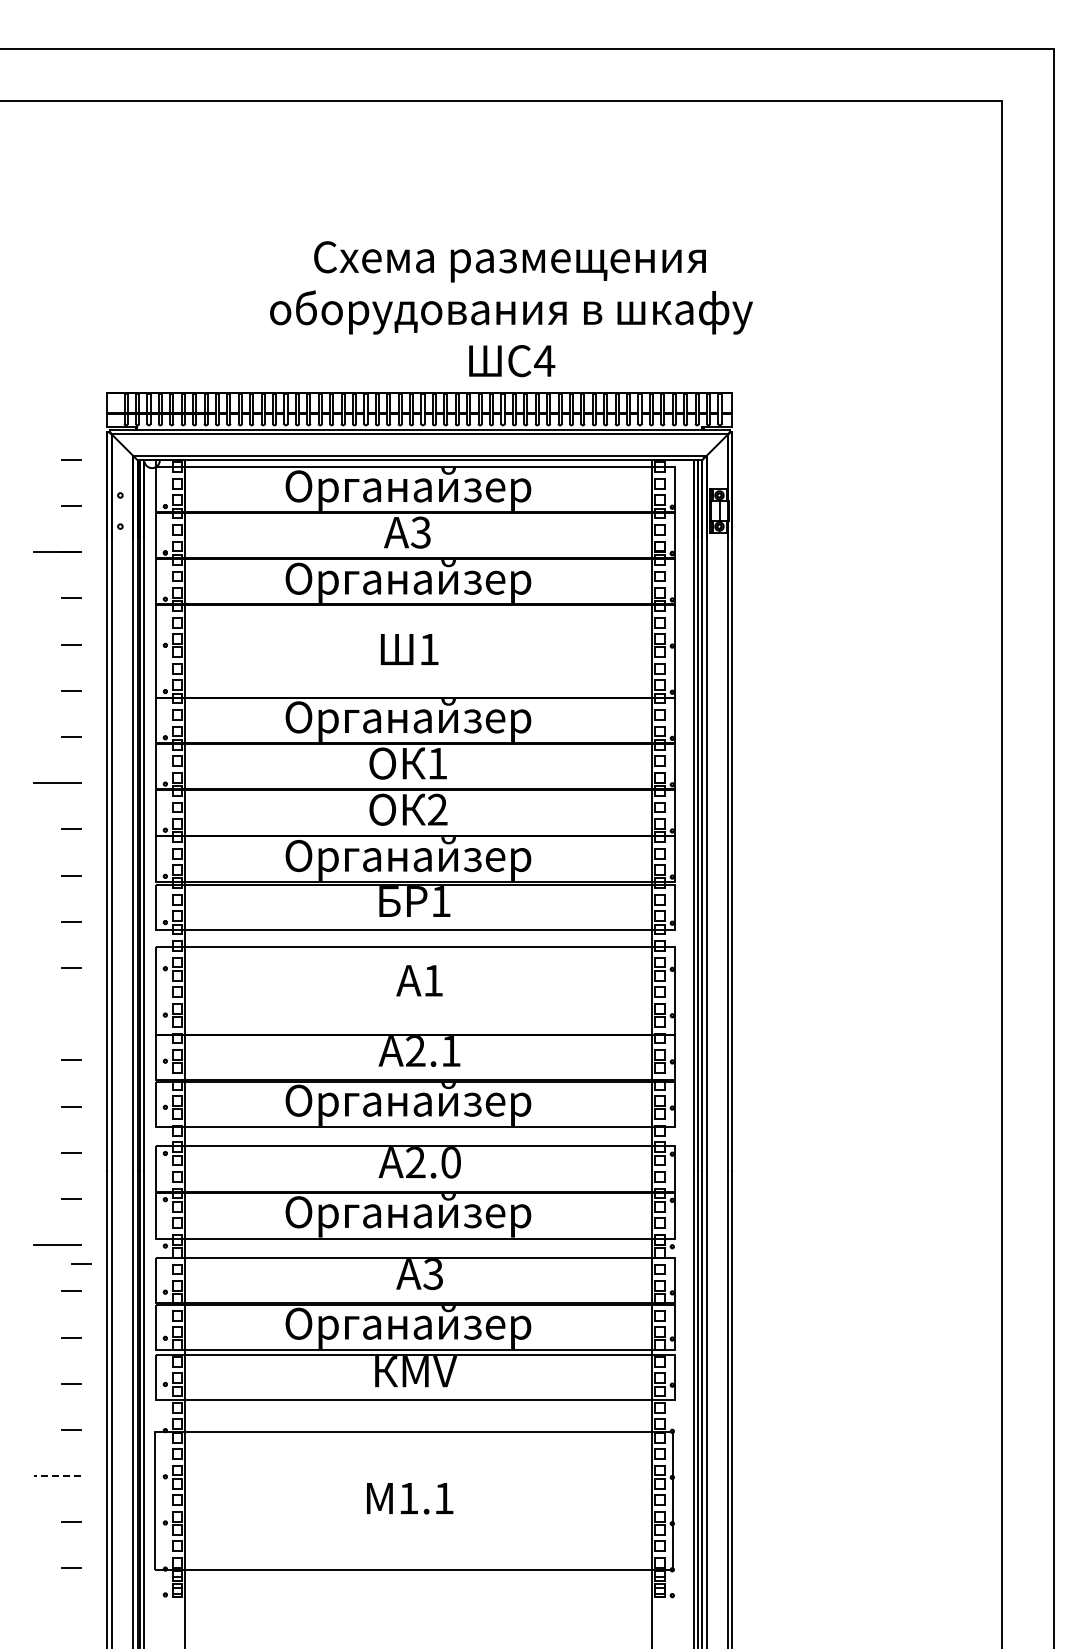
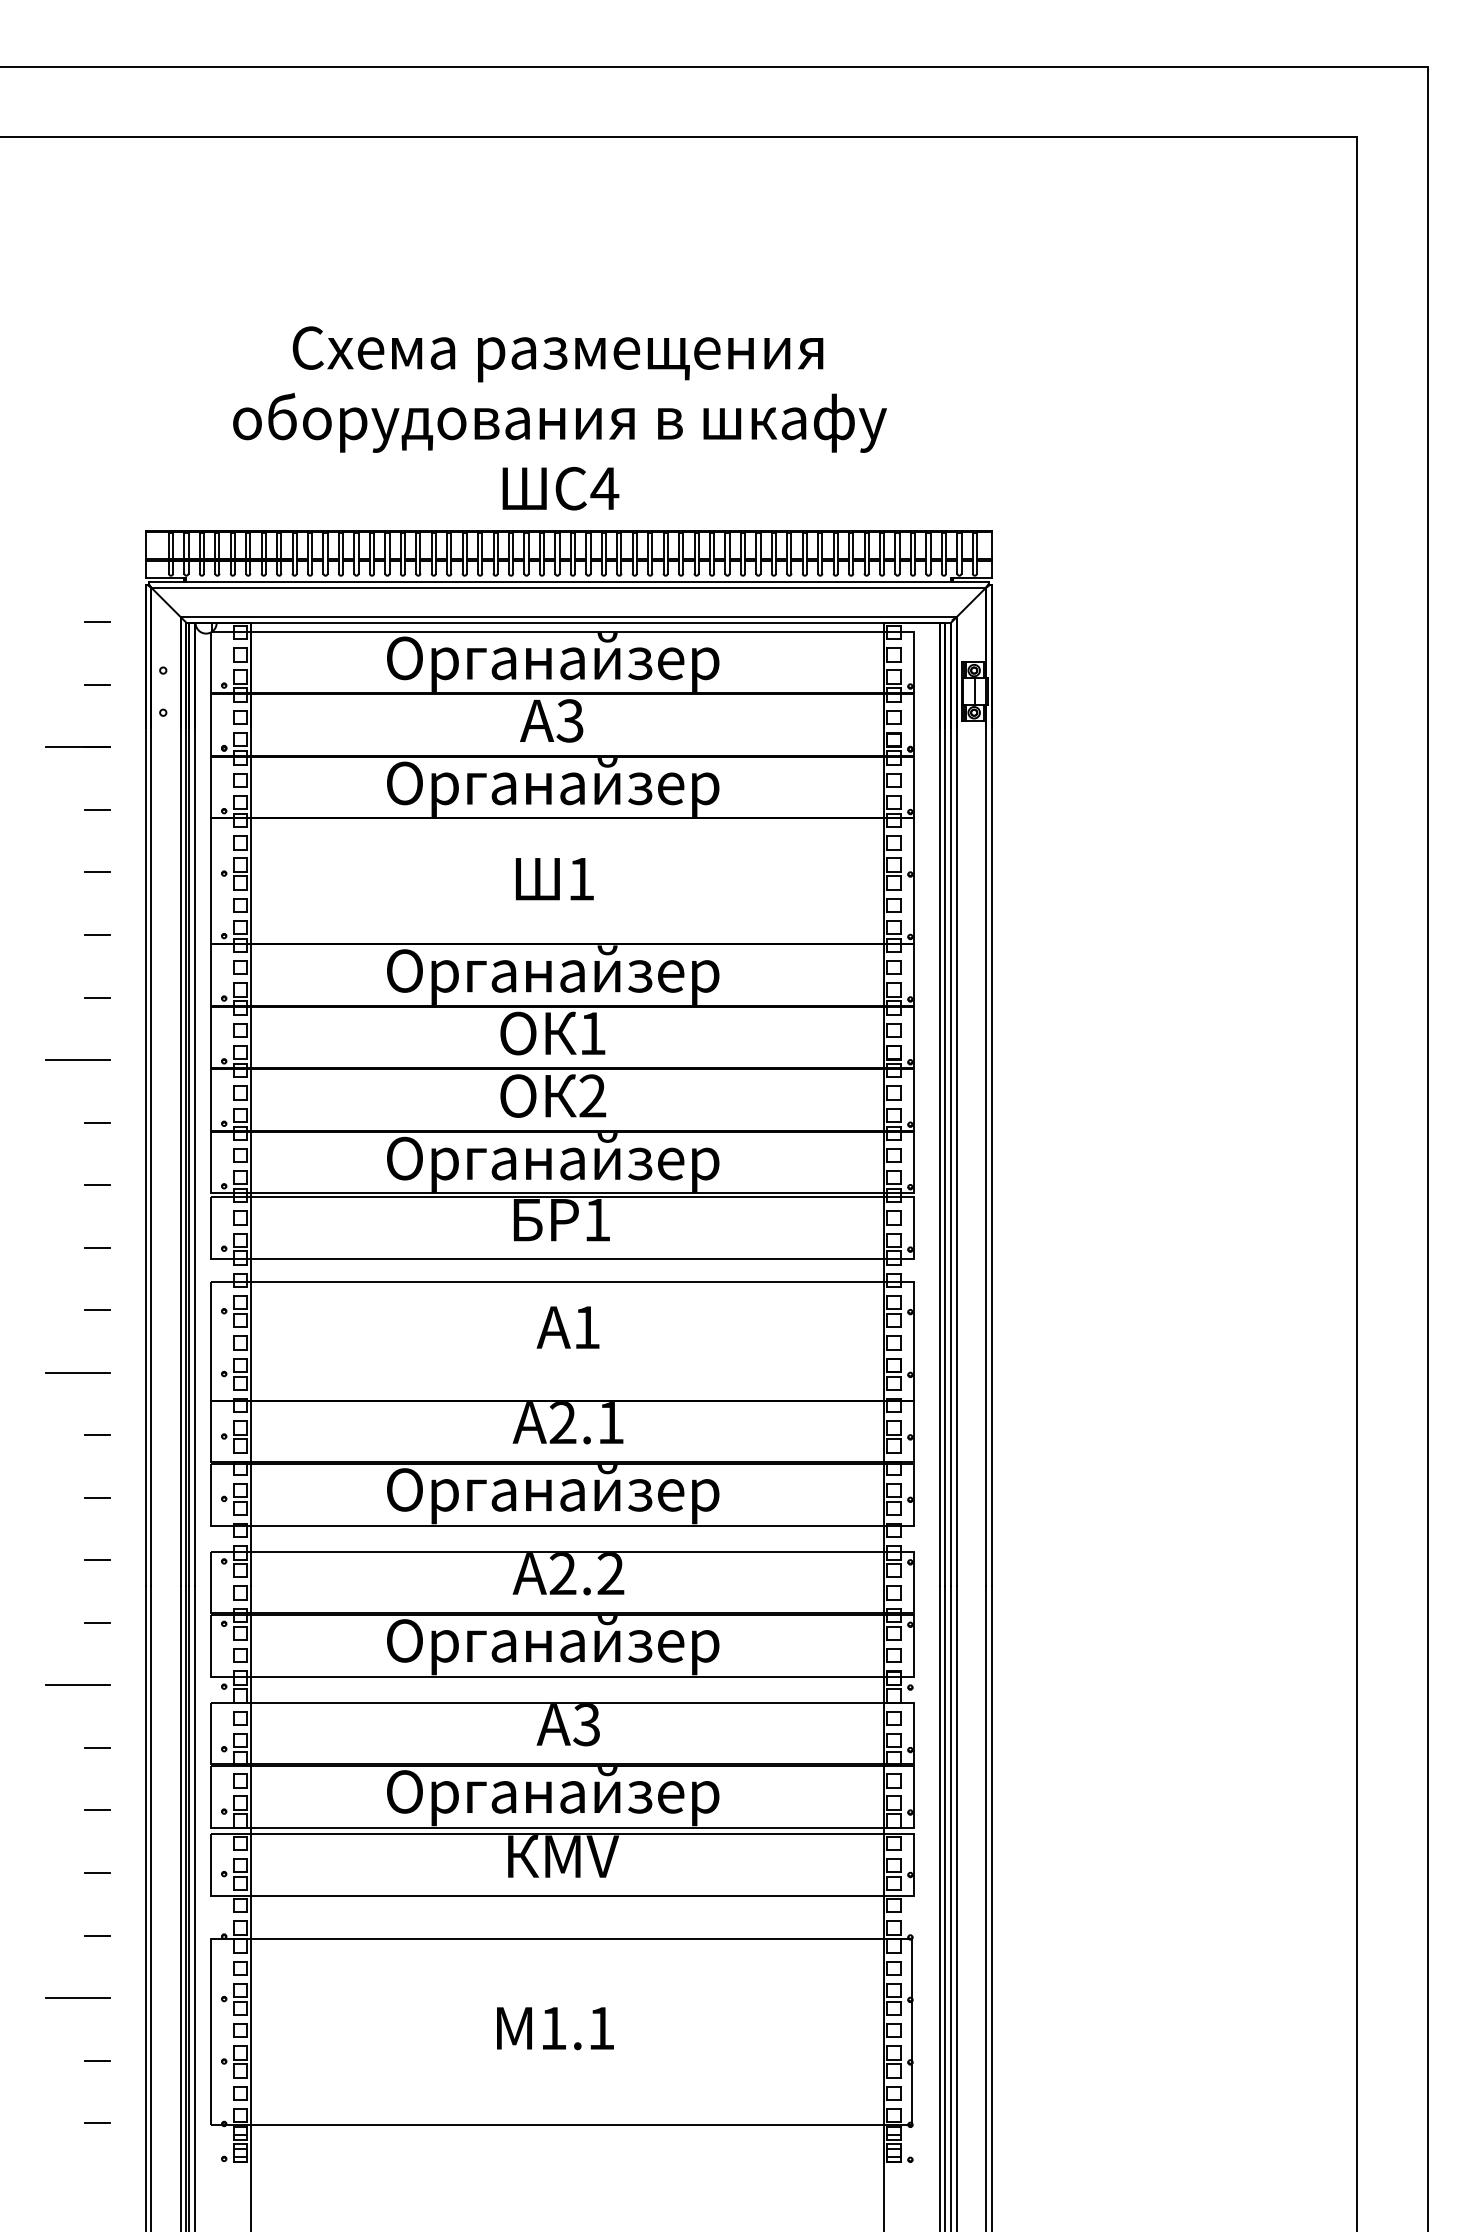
text: (511, 309) -> (560, 418), moved
line: (57, 1014) -> (78, 1373), added
text: (450, 1162) -> (610, 1573), 2.0 -> 2.2
line: (81, 1263) -> (110, 1710), removed
line: (56, 1476) -> (76, 1998), dashed -> solid

